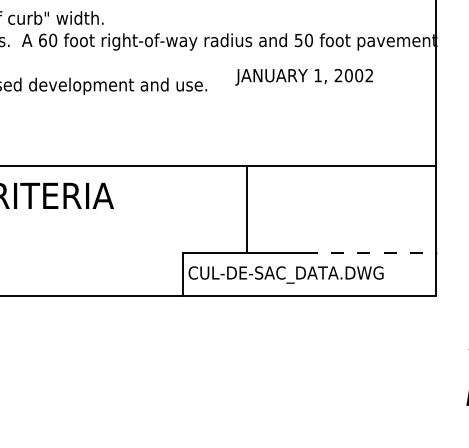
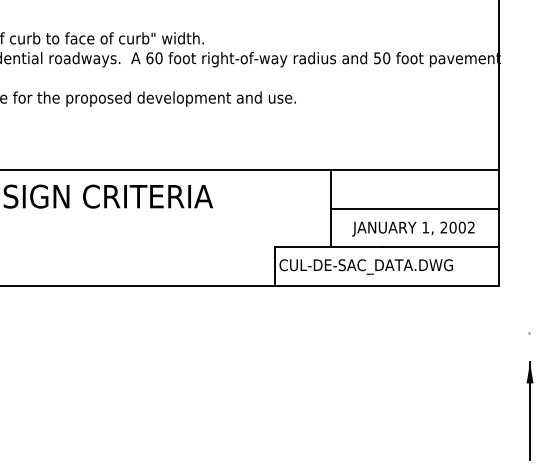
text: (304, 76) -> (413, 228), moved
line: (341, 209) -> (415, 208), added
line: (370, 253) -> (441, 247), dashed -> solid

